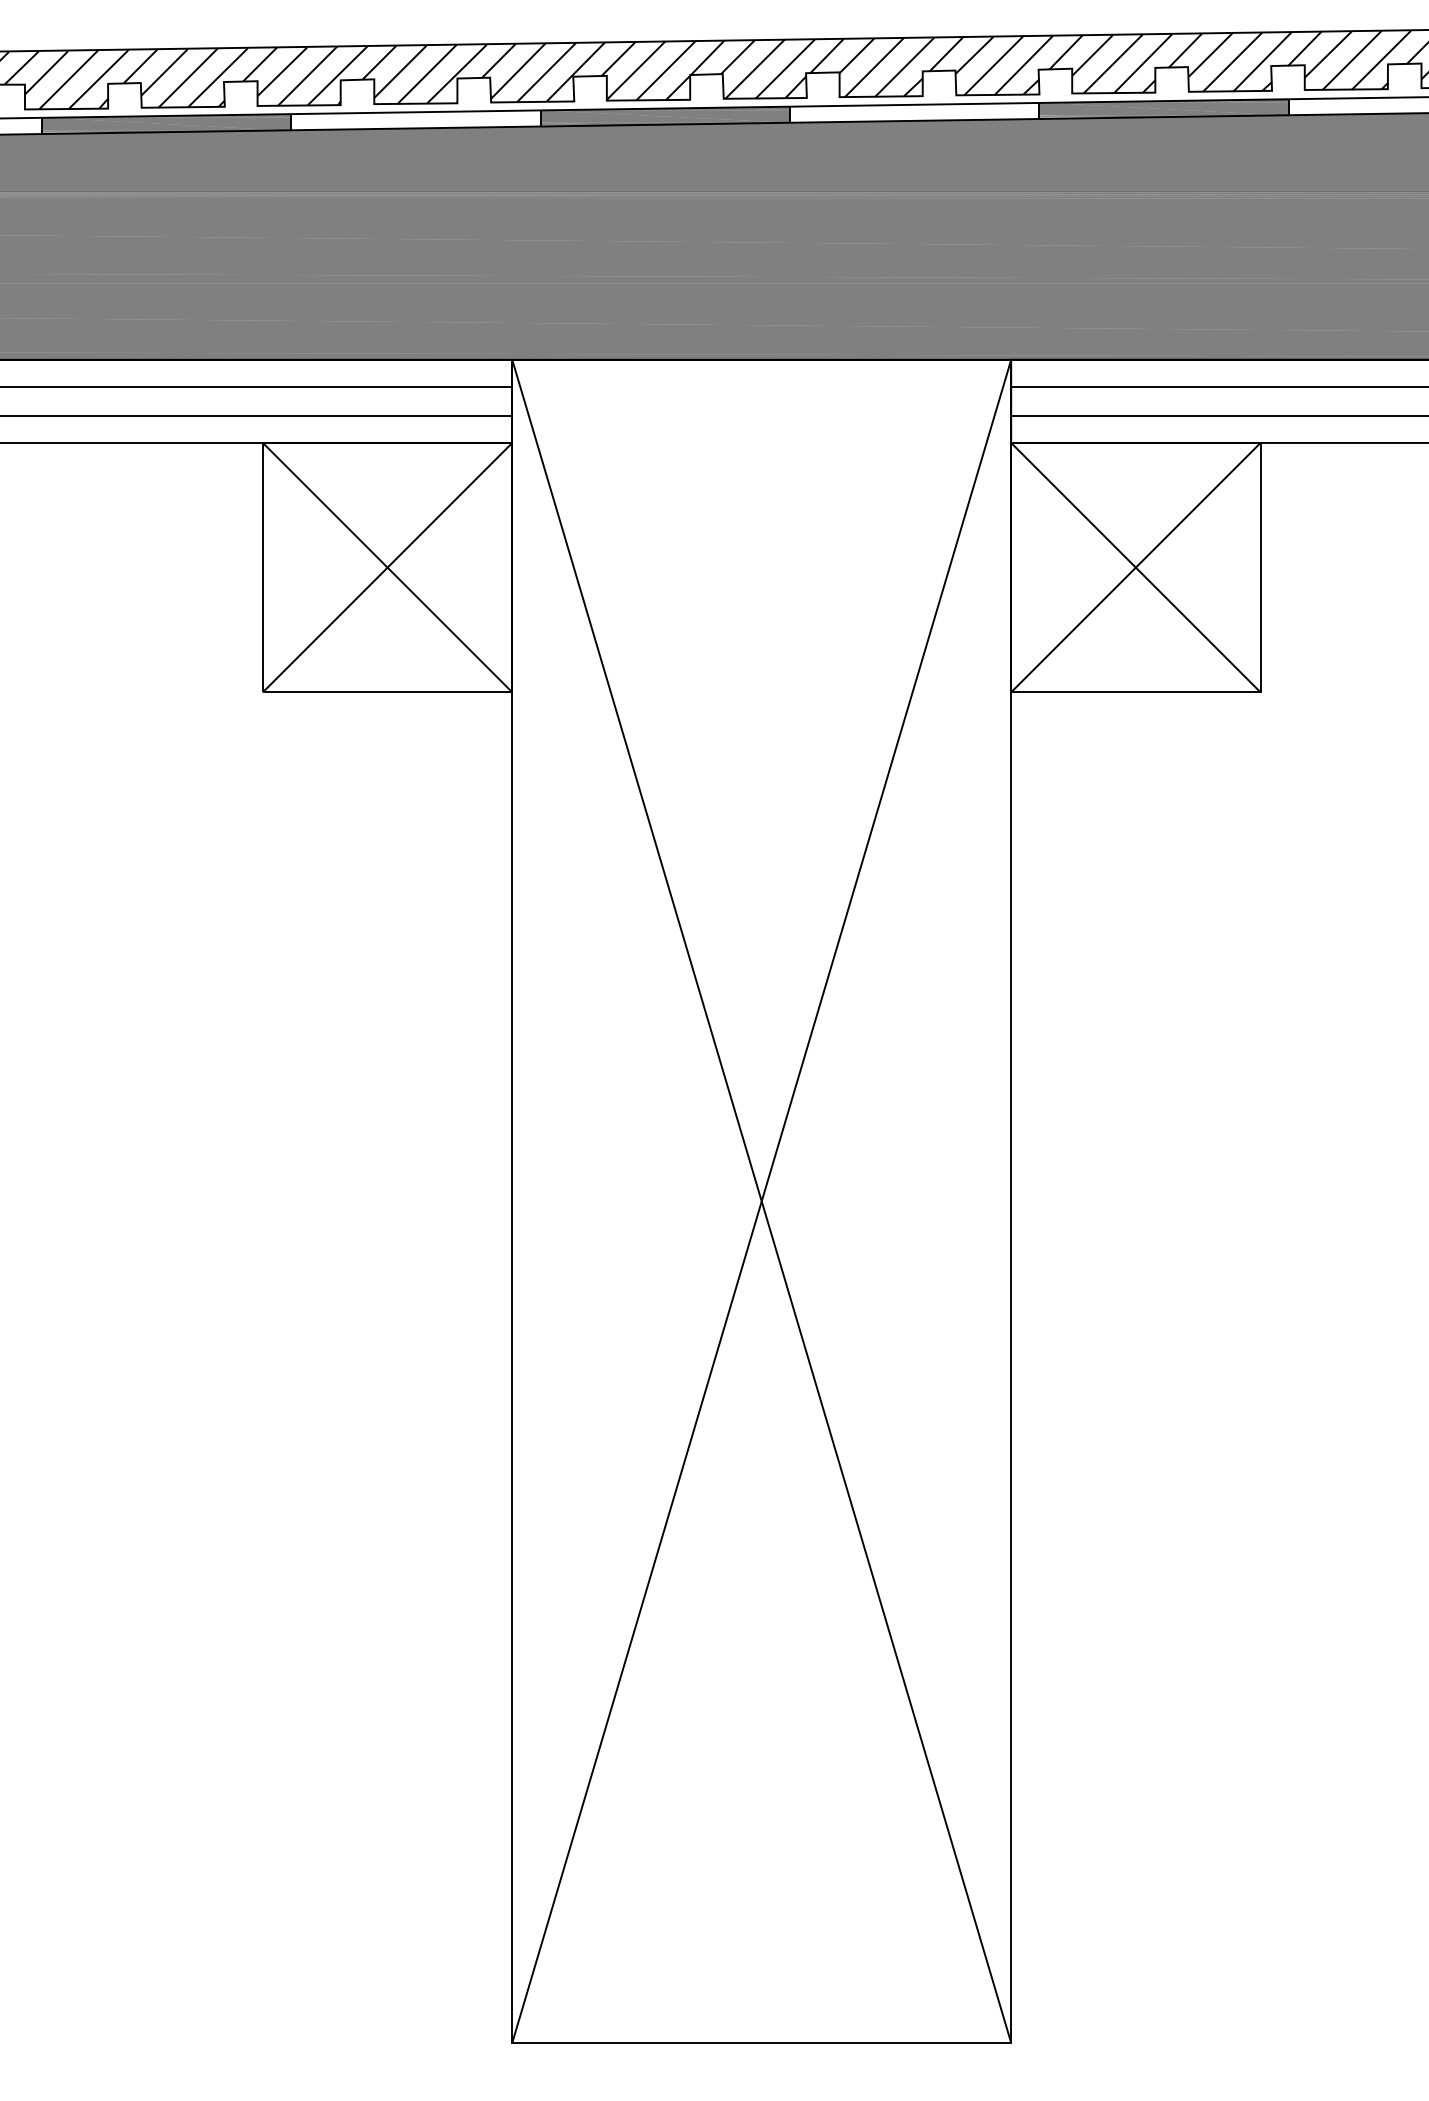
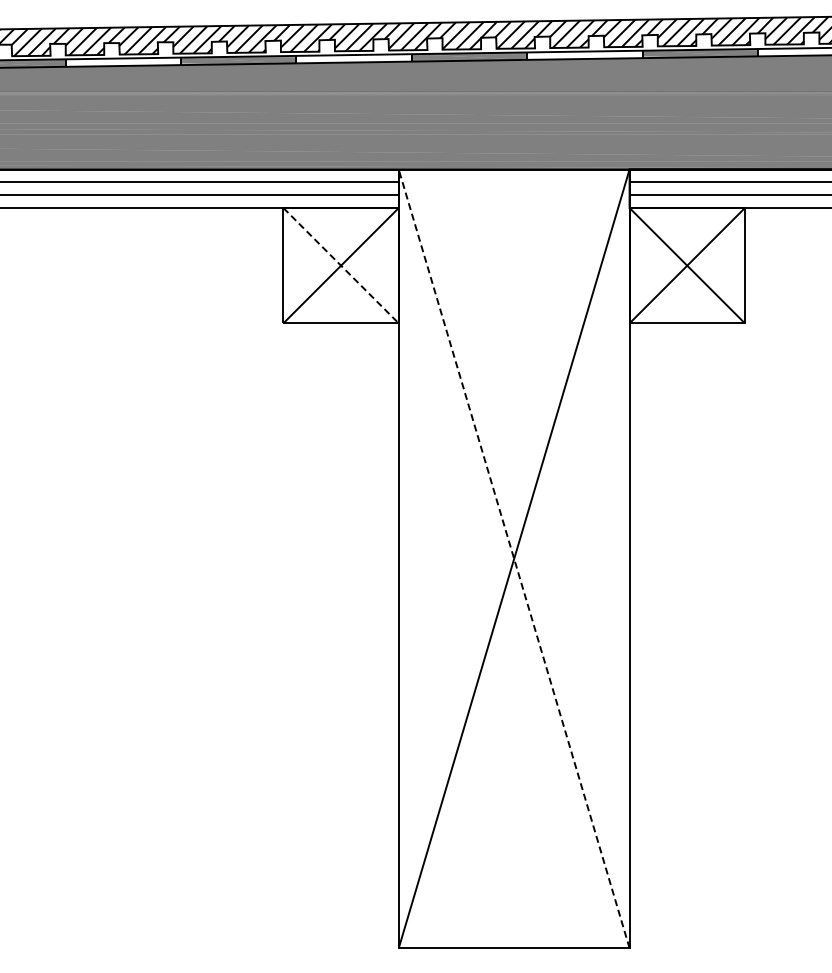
line: (388, 567) -> (341, 265), solid -> dashed
line: (762, 1200) -> (514, 558), solid -> dashed

